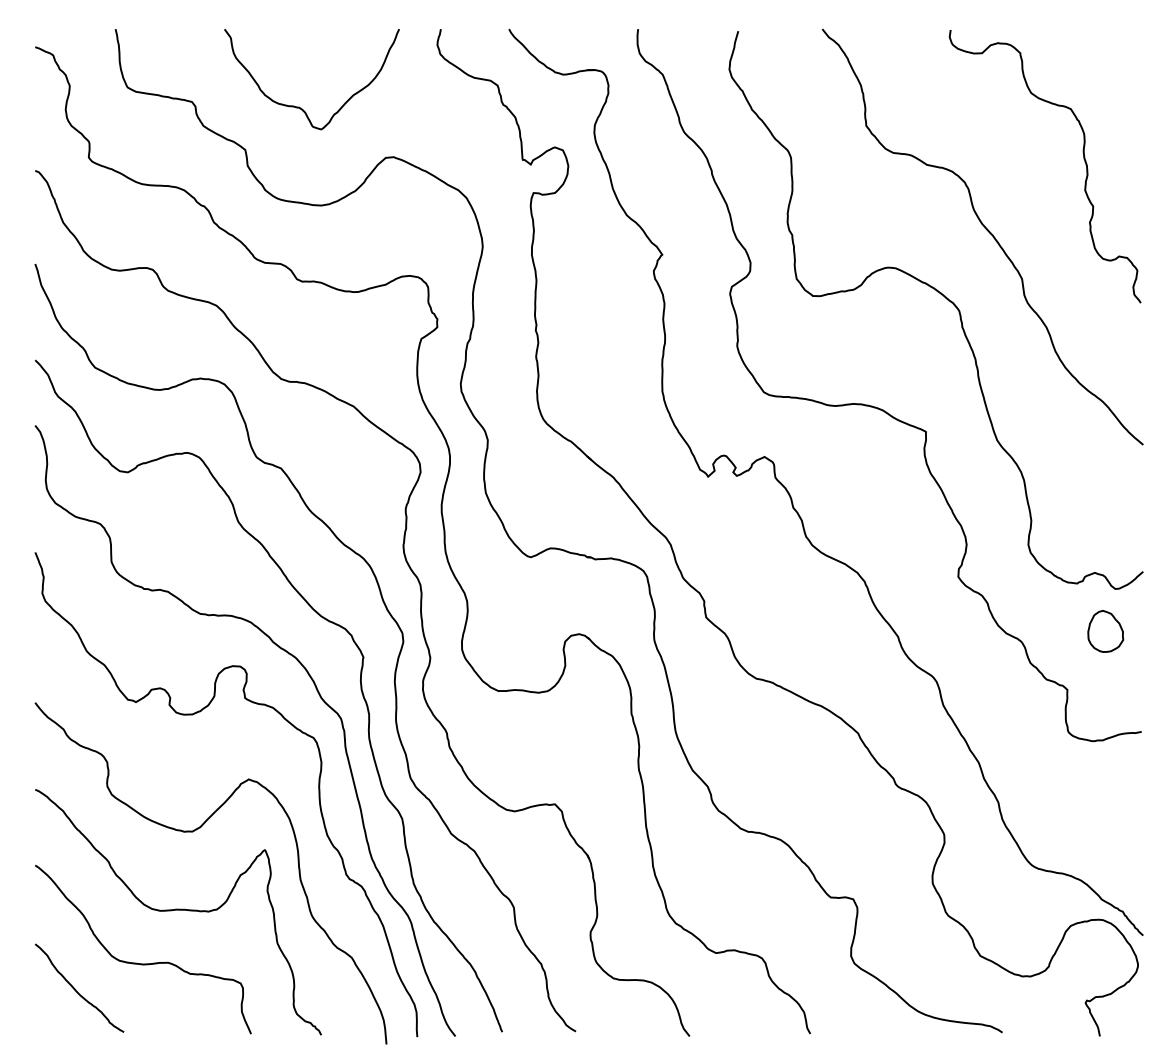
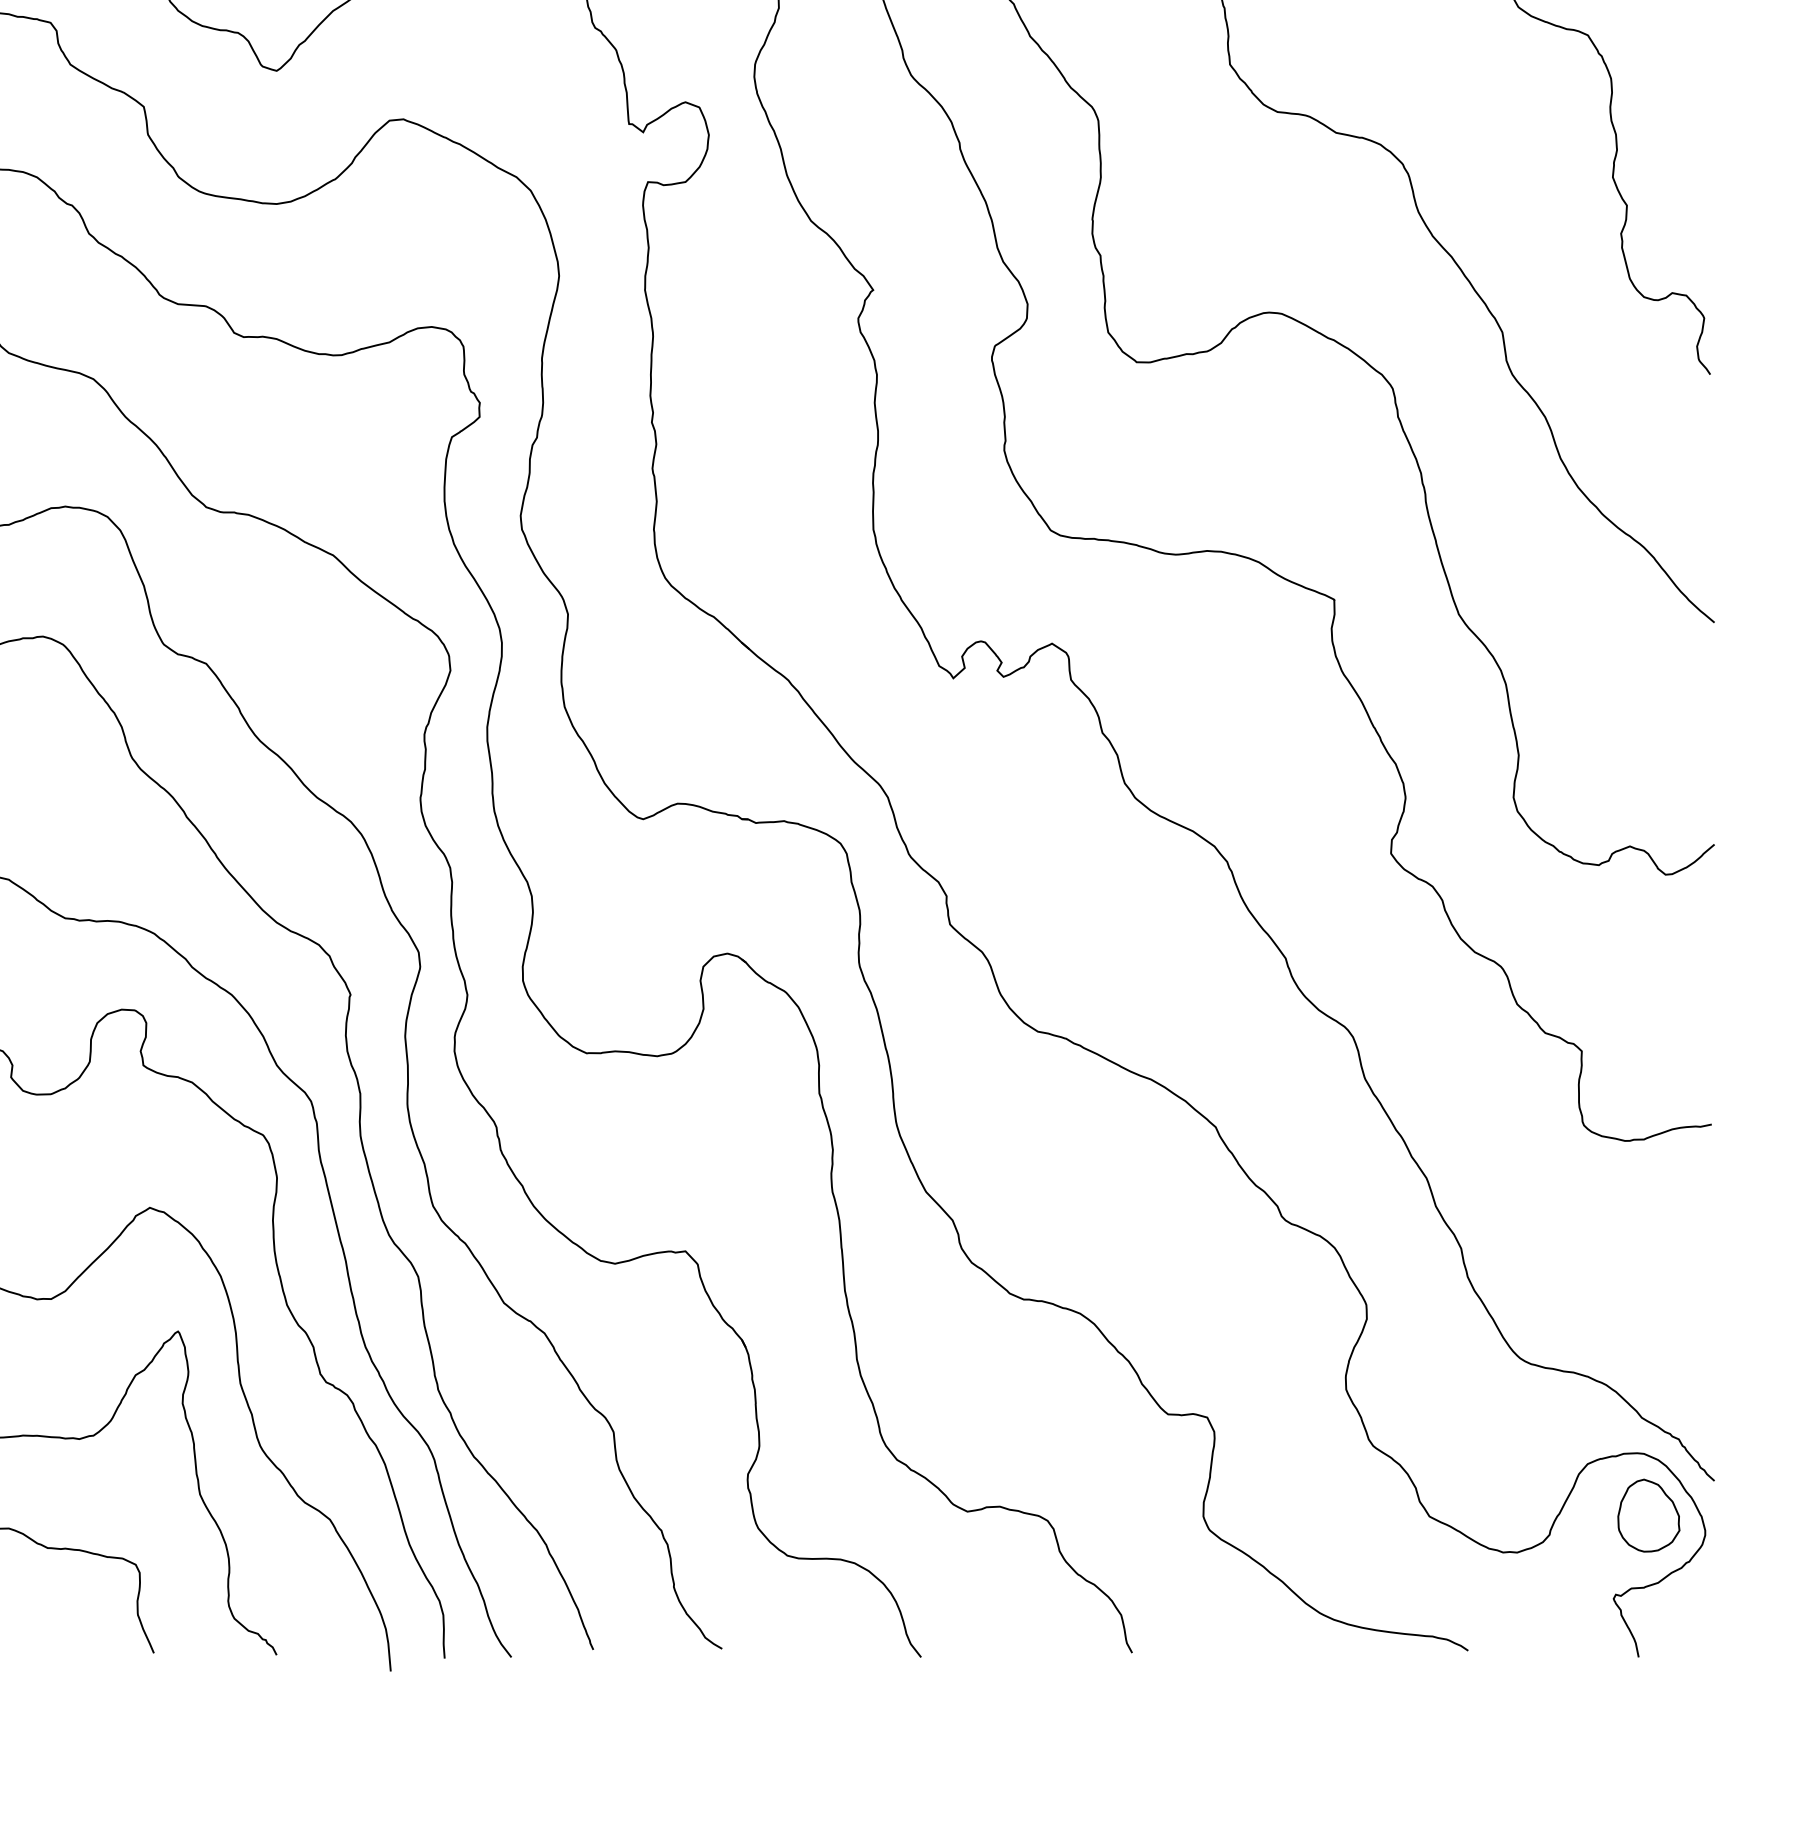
part: (1105, 631) -> (1648, 1515), moved

